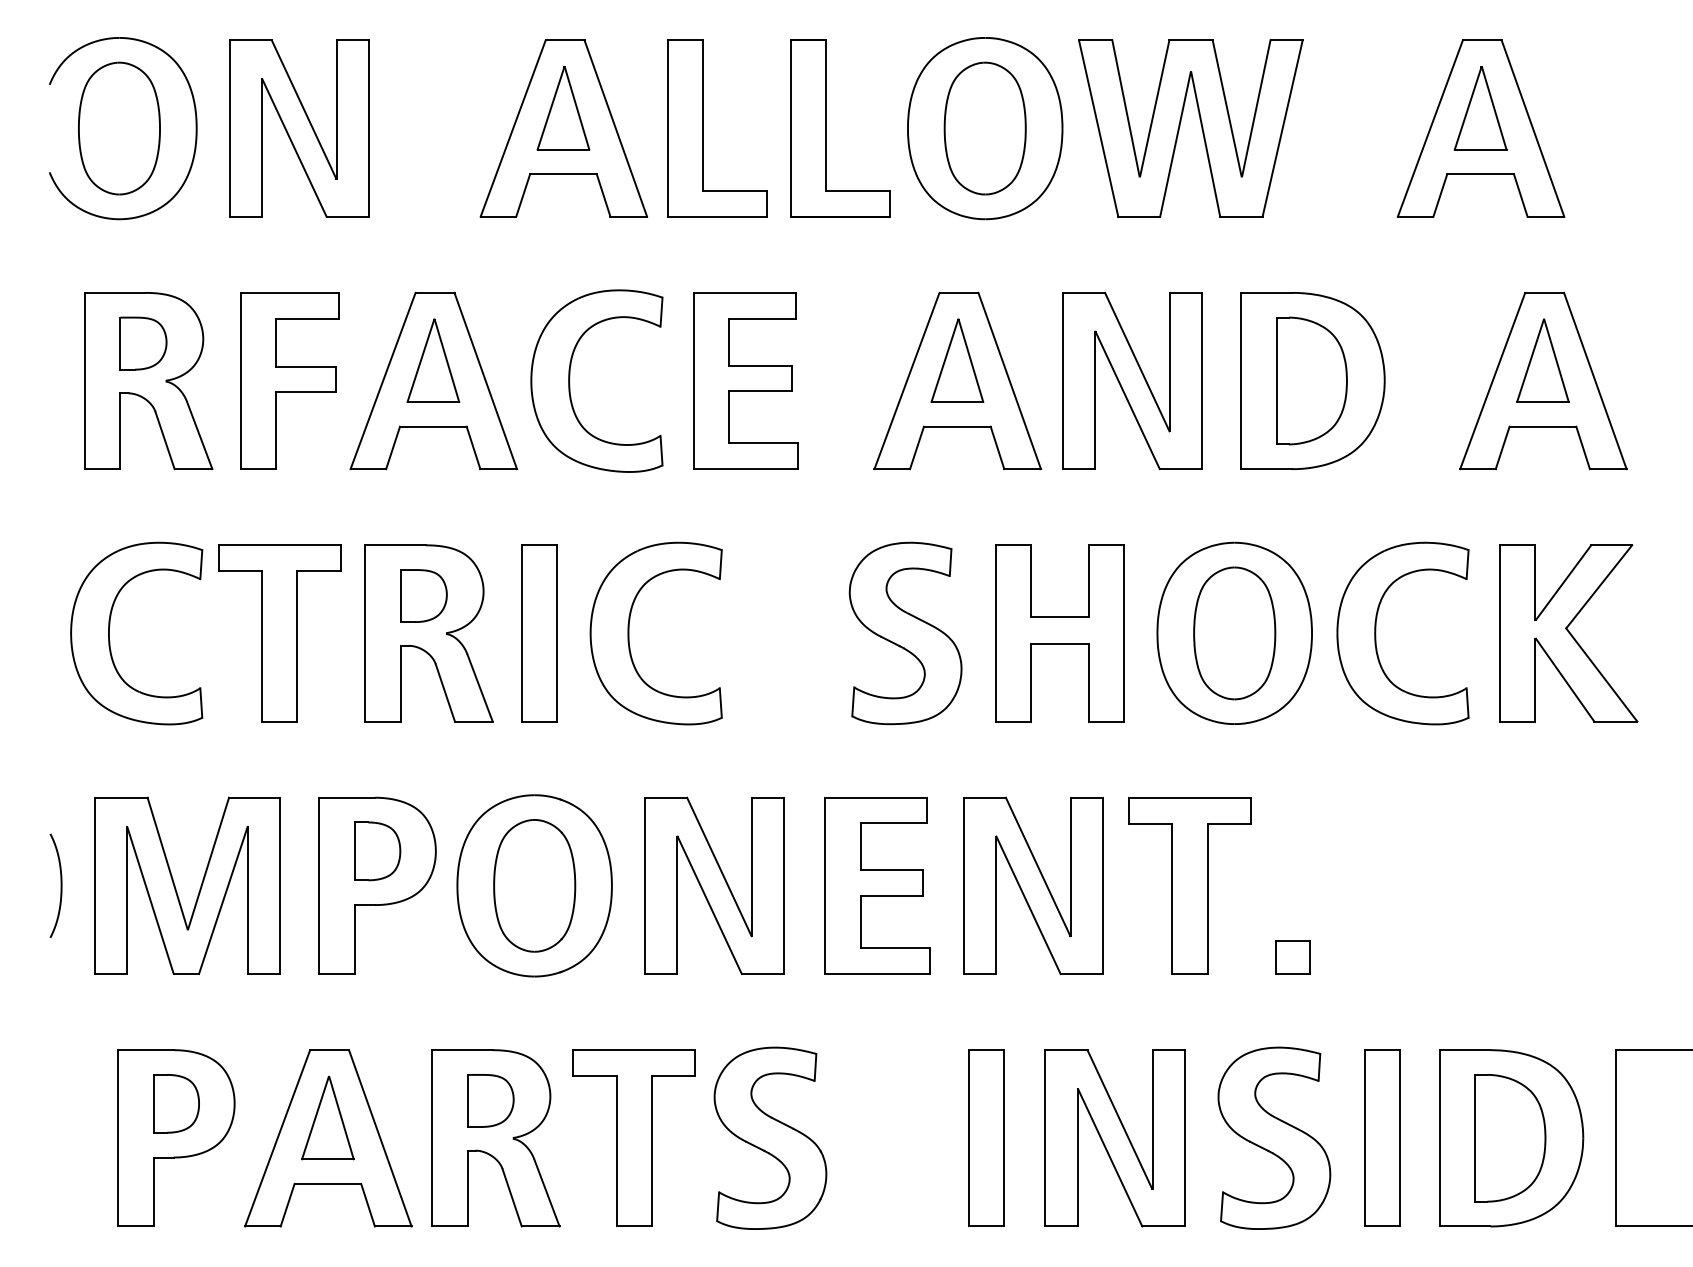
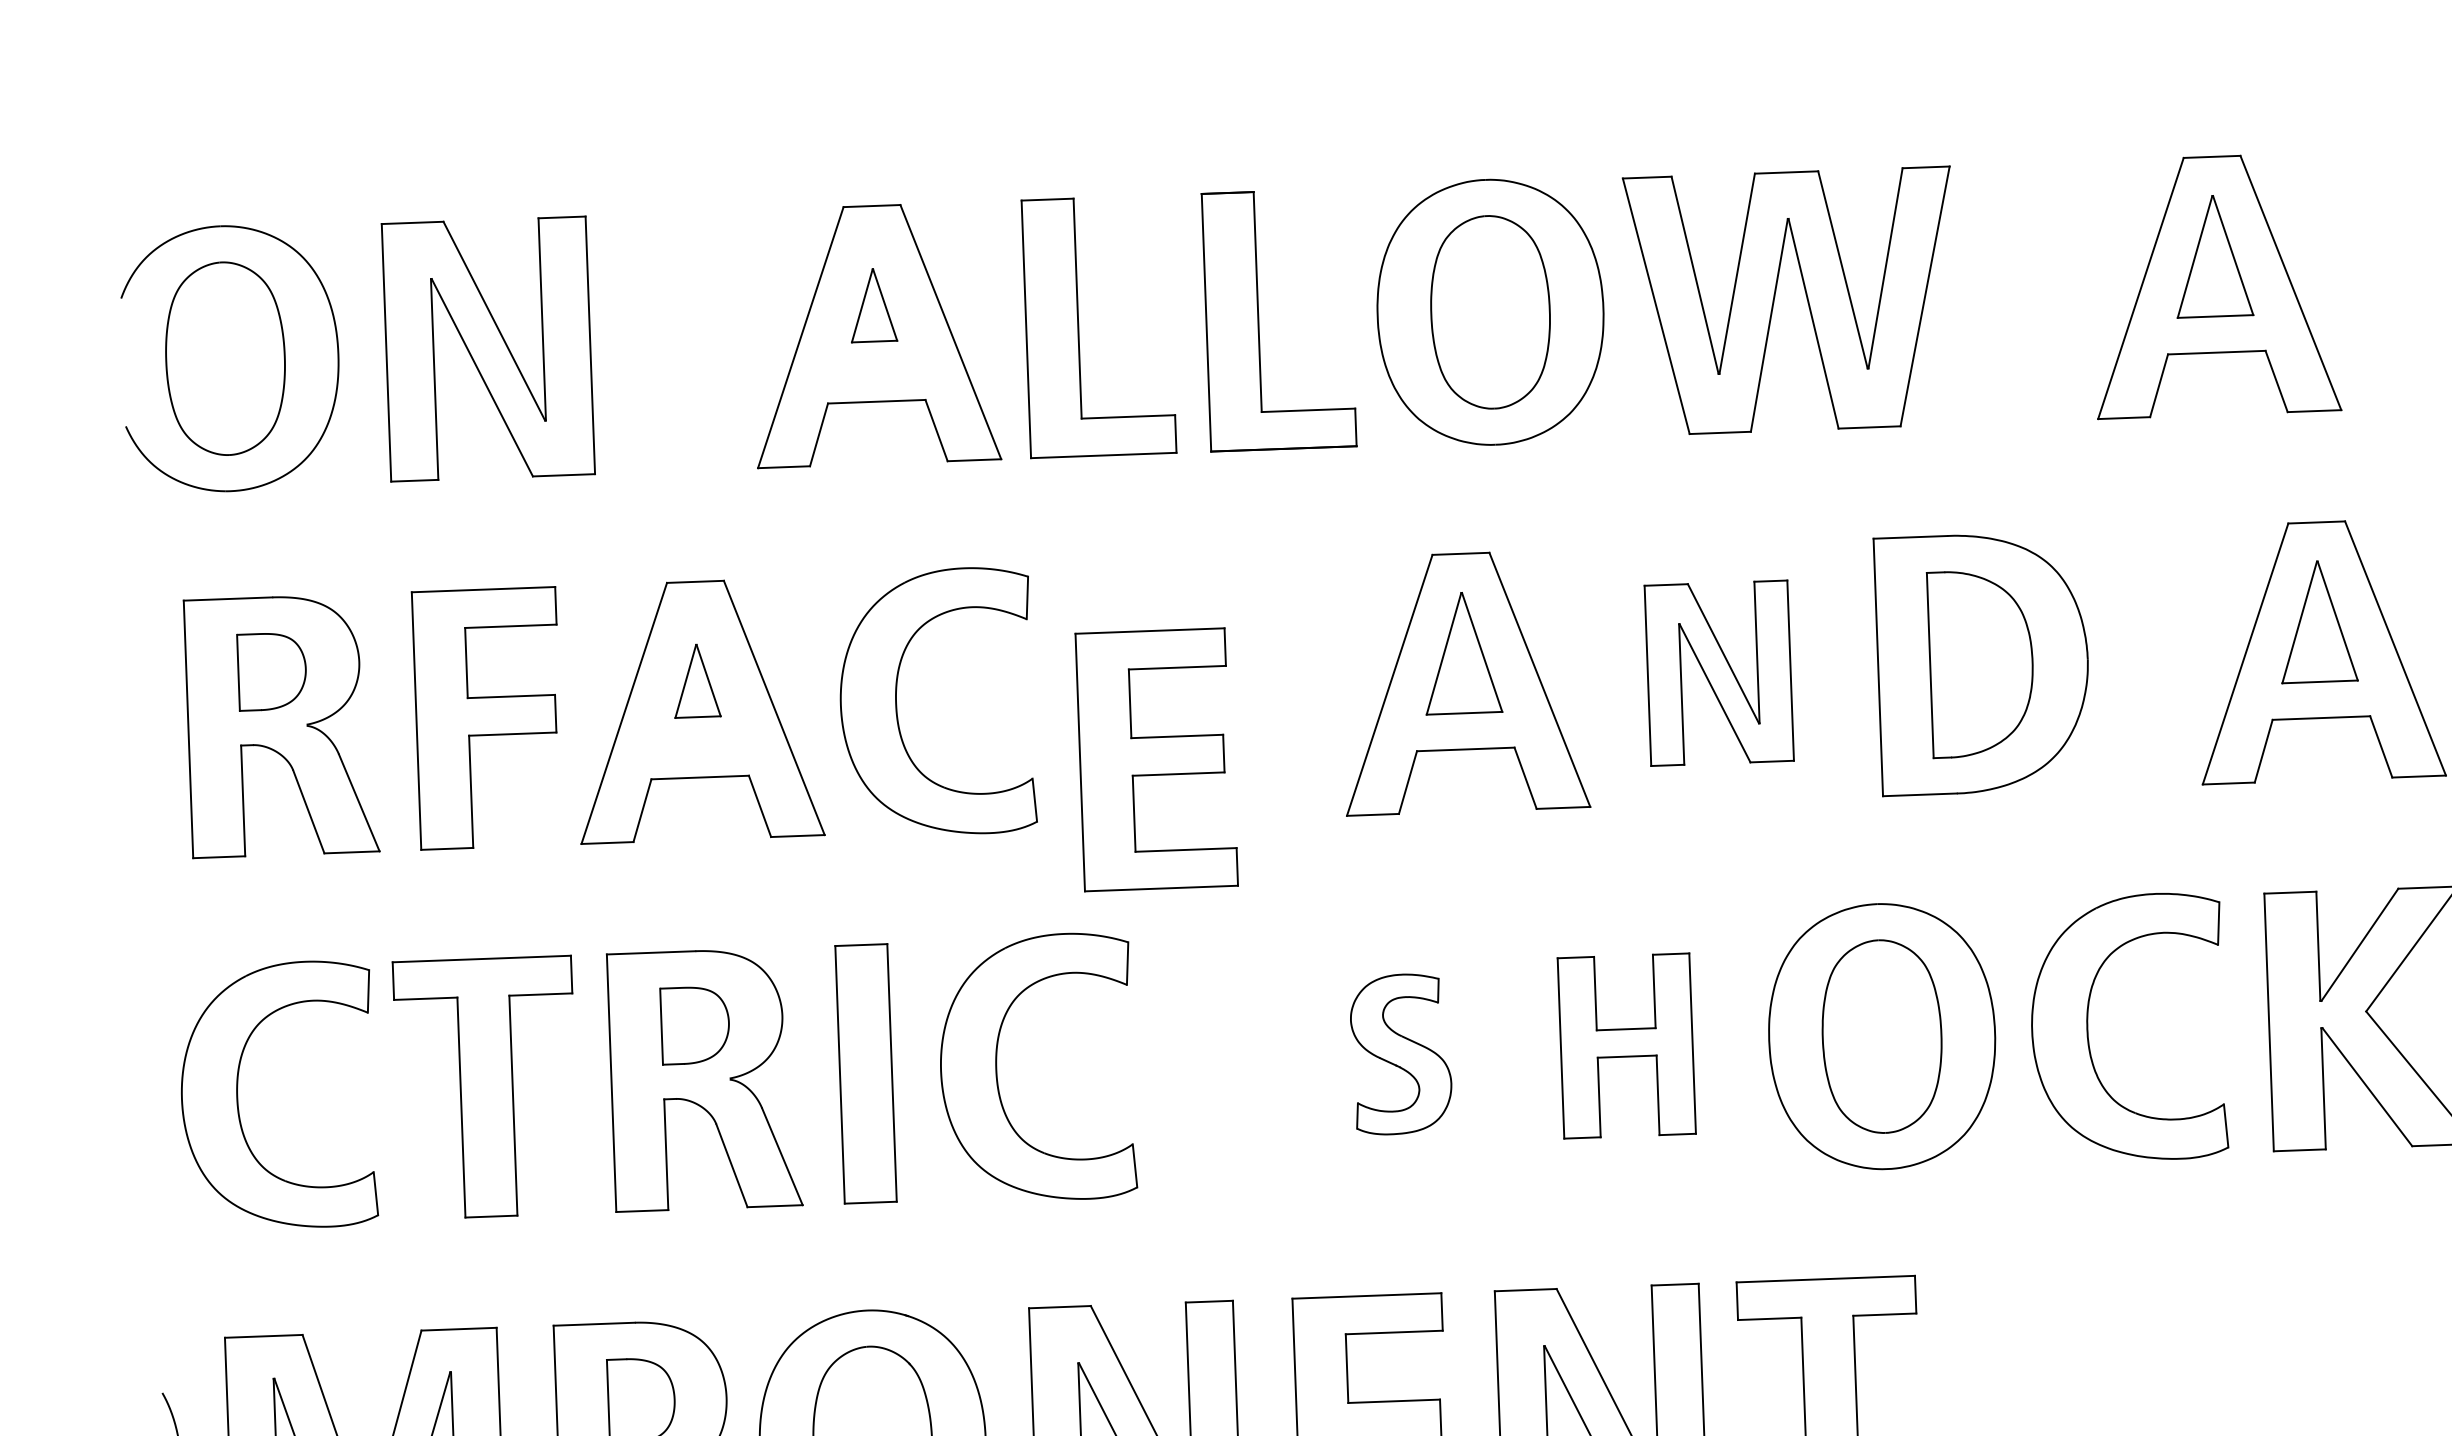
part: (563, 108) -> (873, 305), size x0.6
part: (433, 360) -> (696, 680), size x0.6
part: (745, 380) -> (1156, 759), moved
part: (1132, 380) -> (1719, 672), size x0.7
part: (905, 633) -> (1401, 1054), size x0.6
part: (1059, 633) -> (1626, 1046), size x0.7

